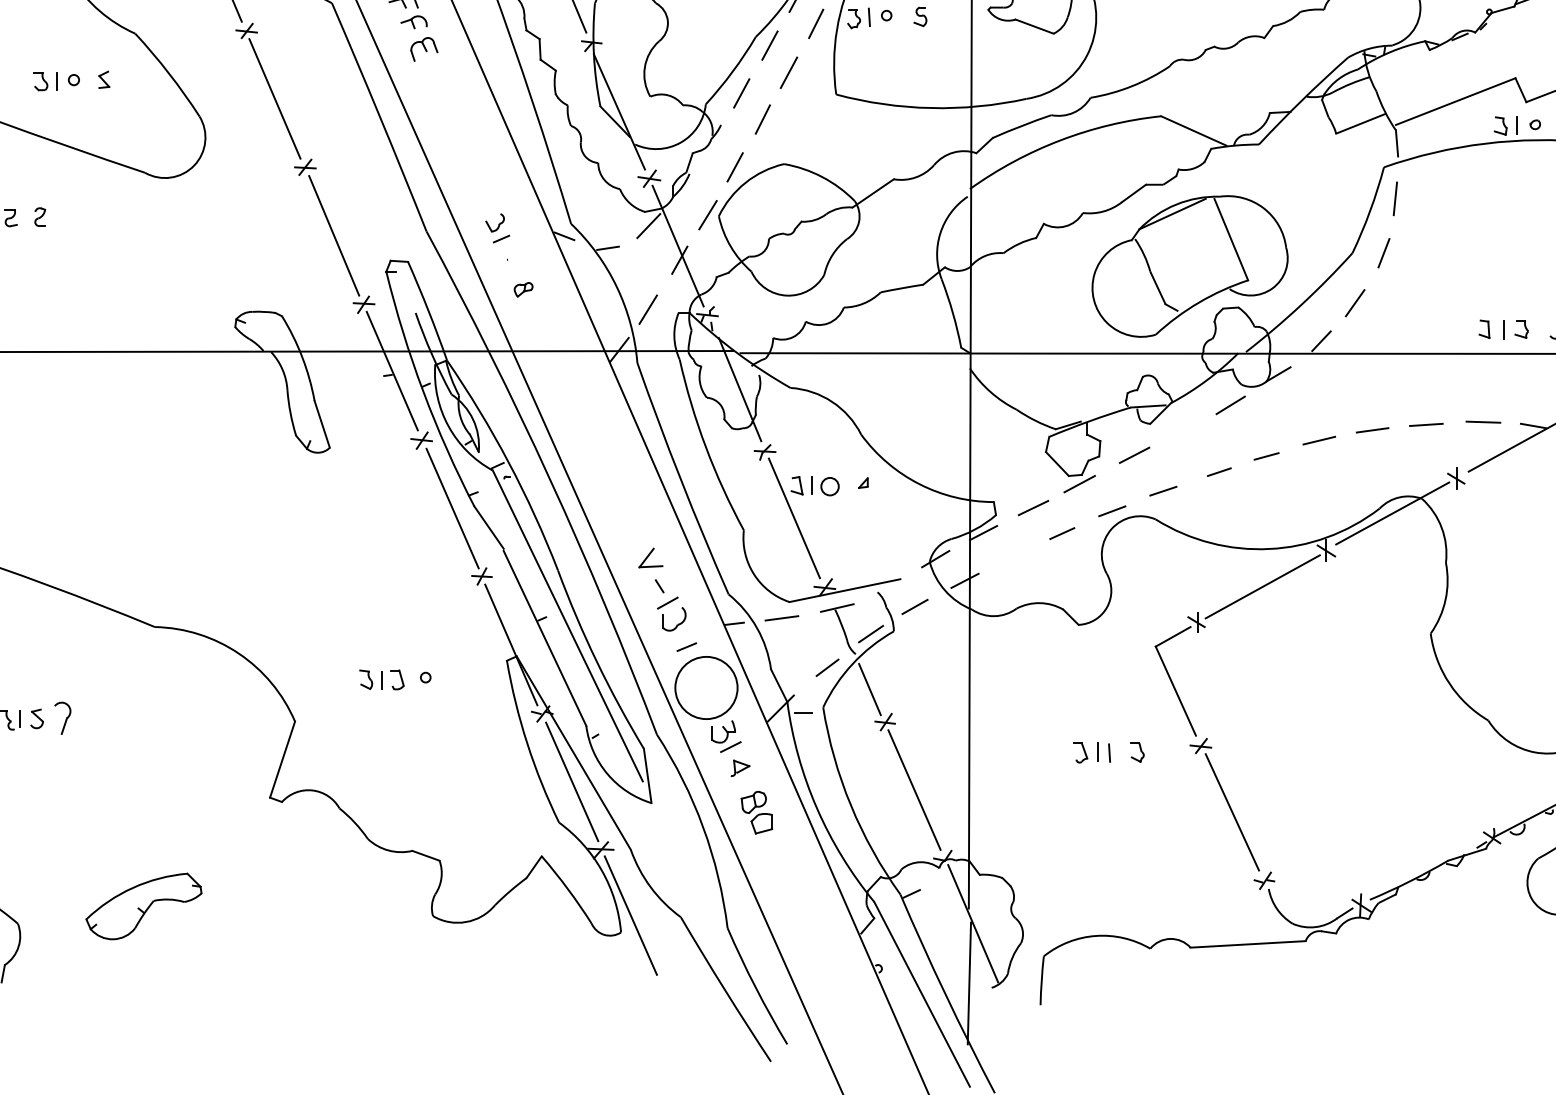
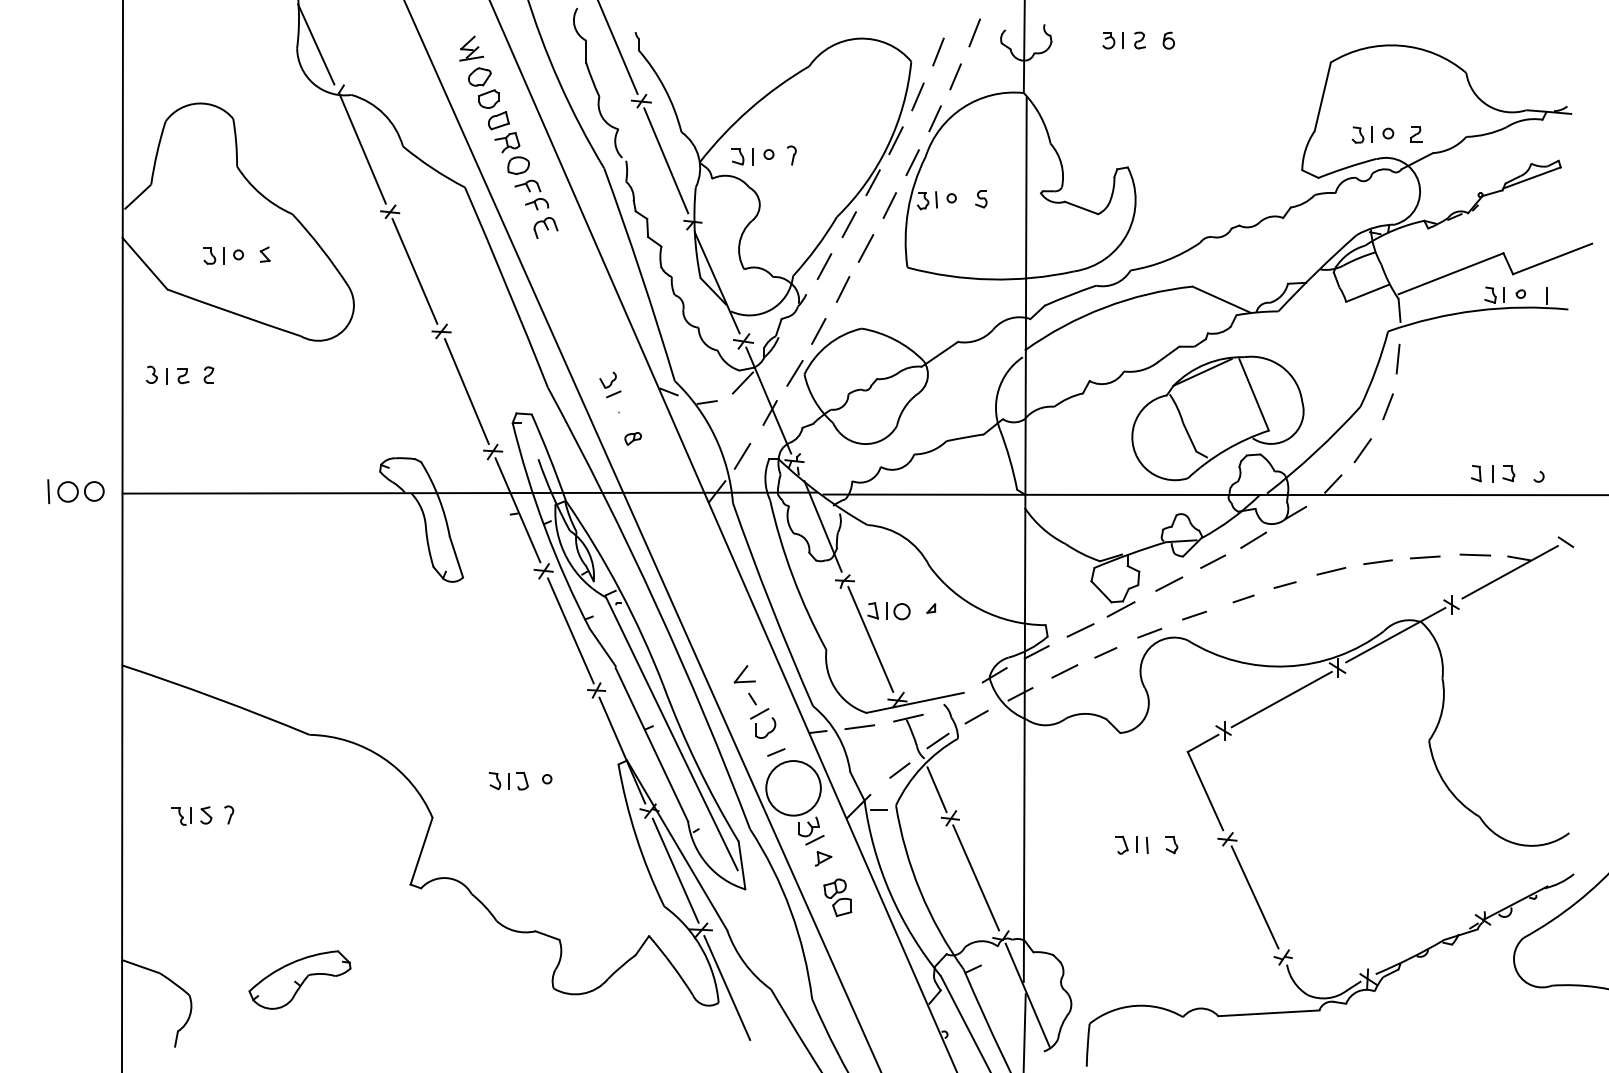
line: (1184, 429) -> (1213, 561), added
line: (1015, 554) -> (1064, 671), added
part: (63, 717) -> (229, 814), size x0.62

